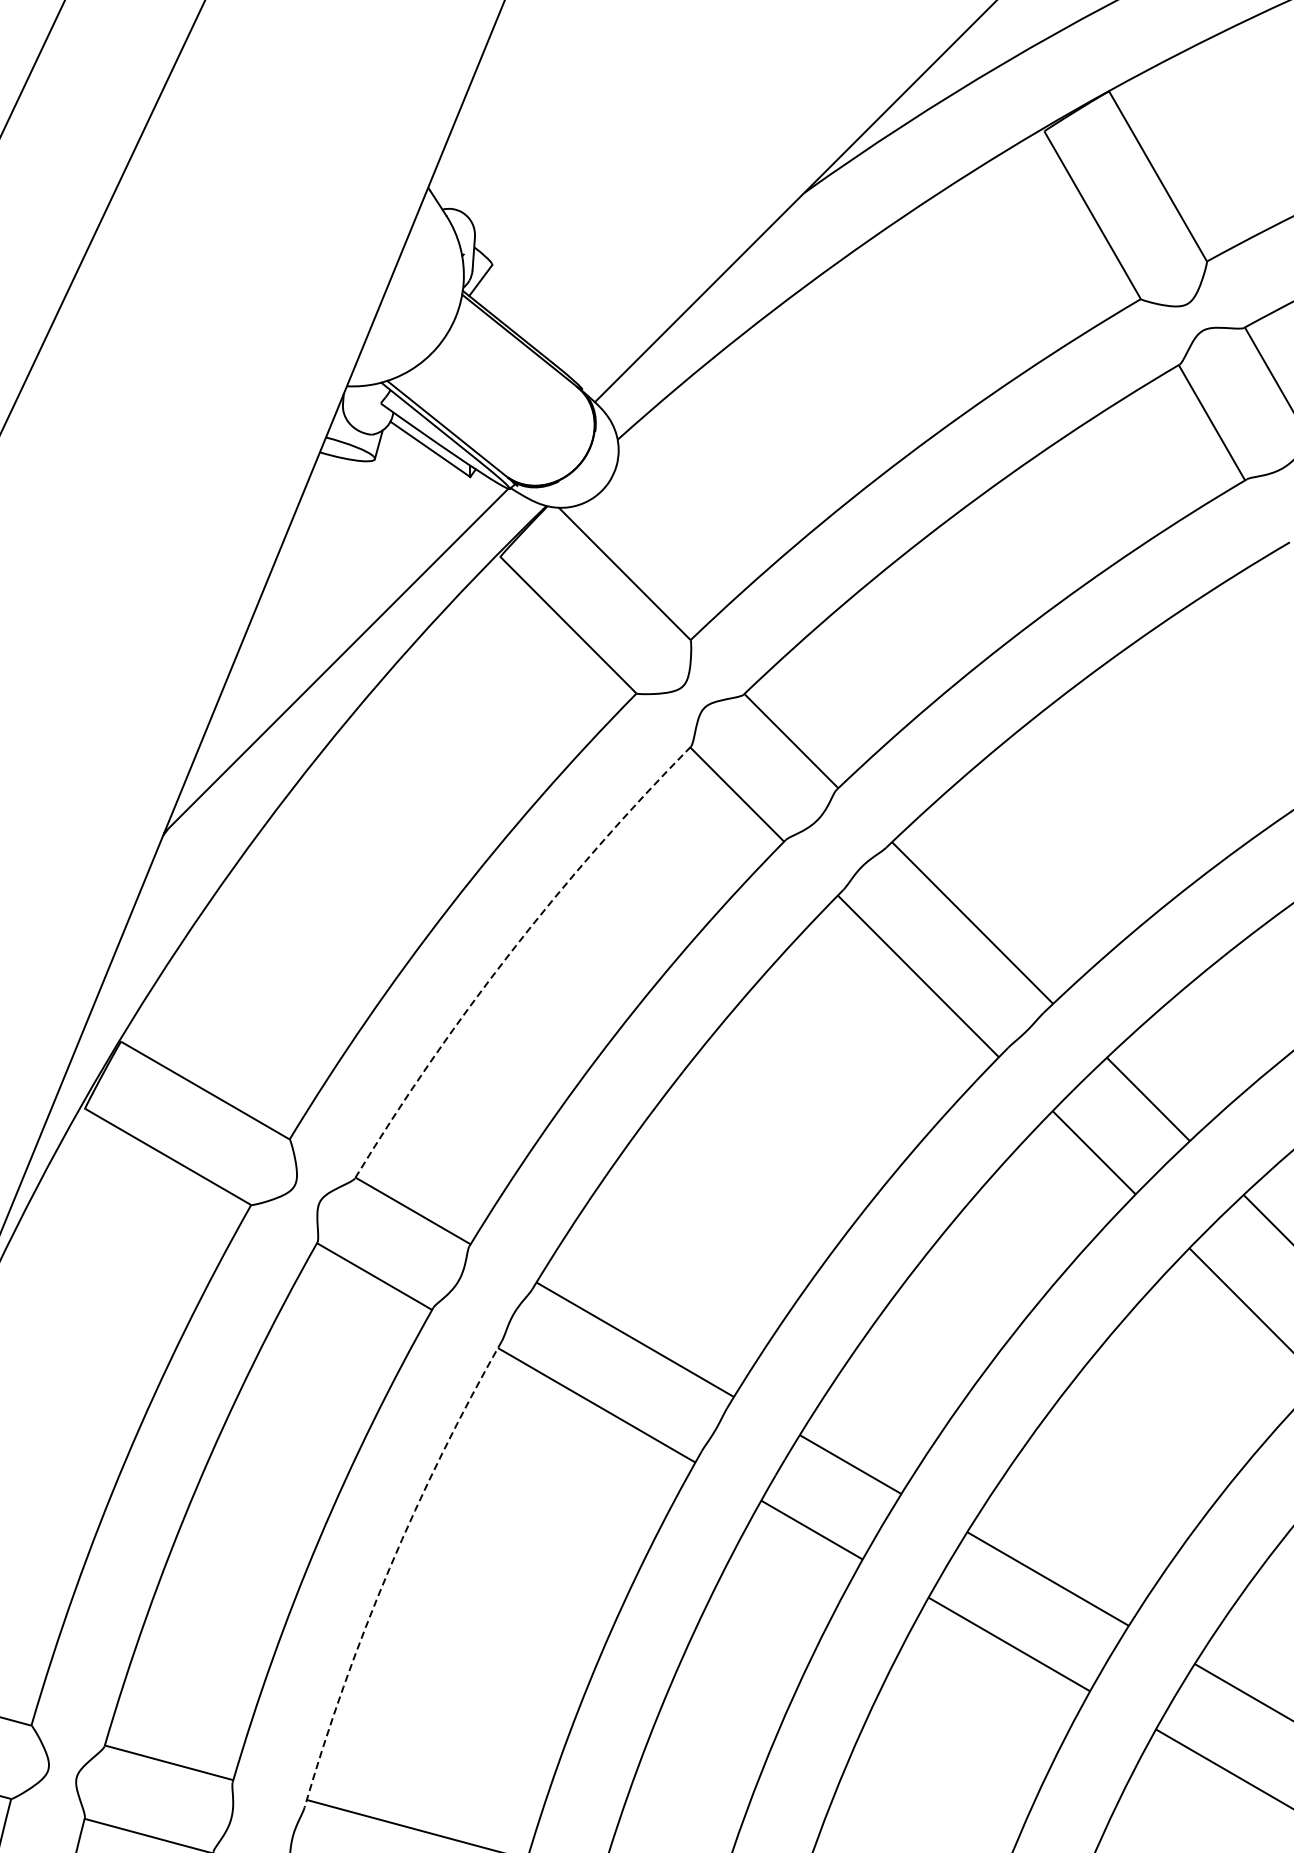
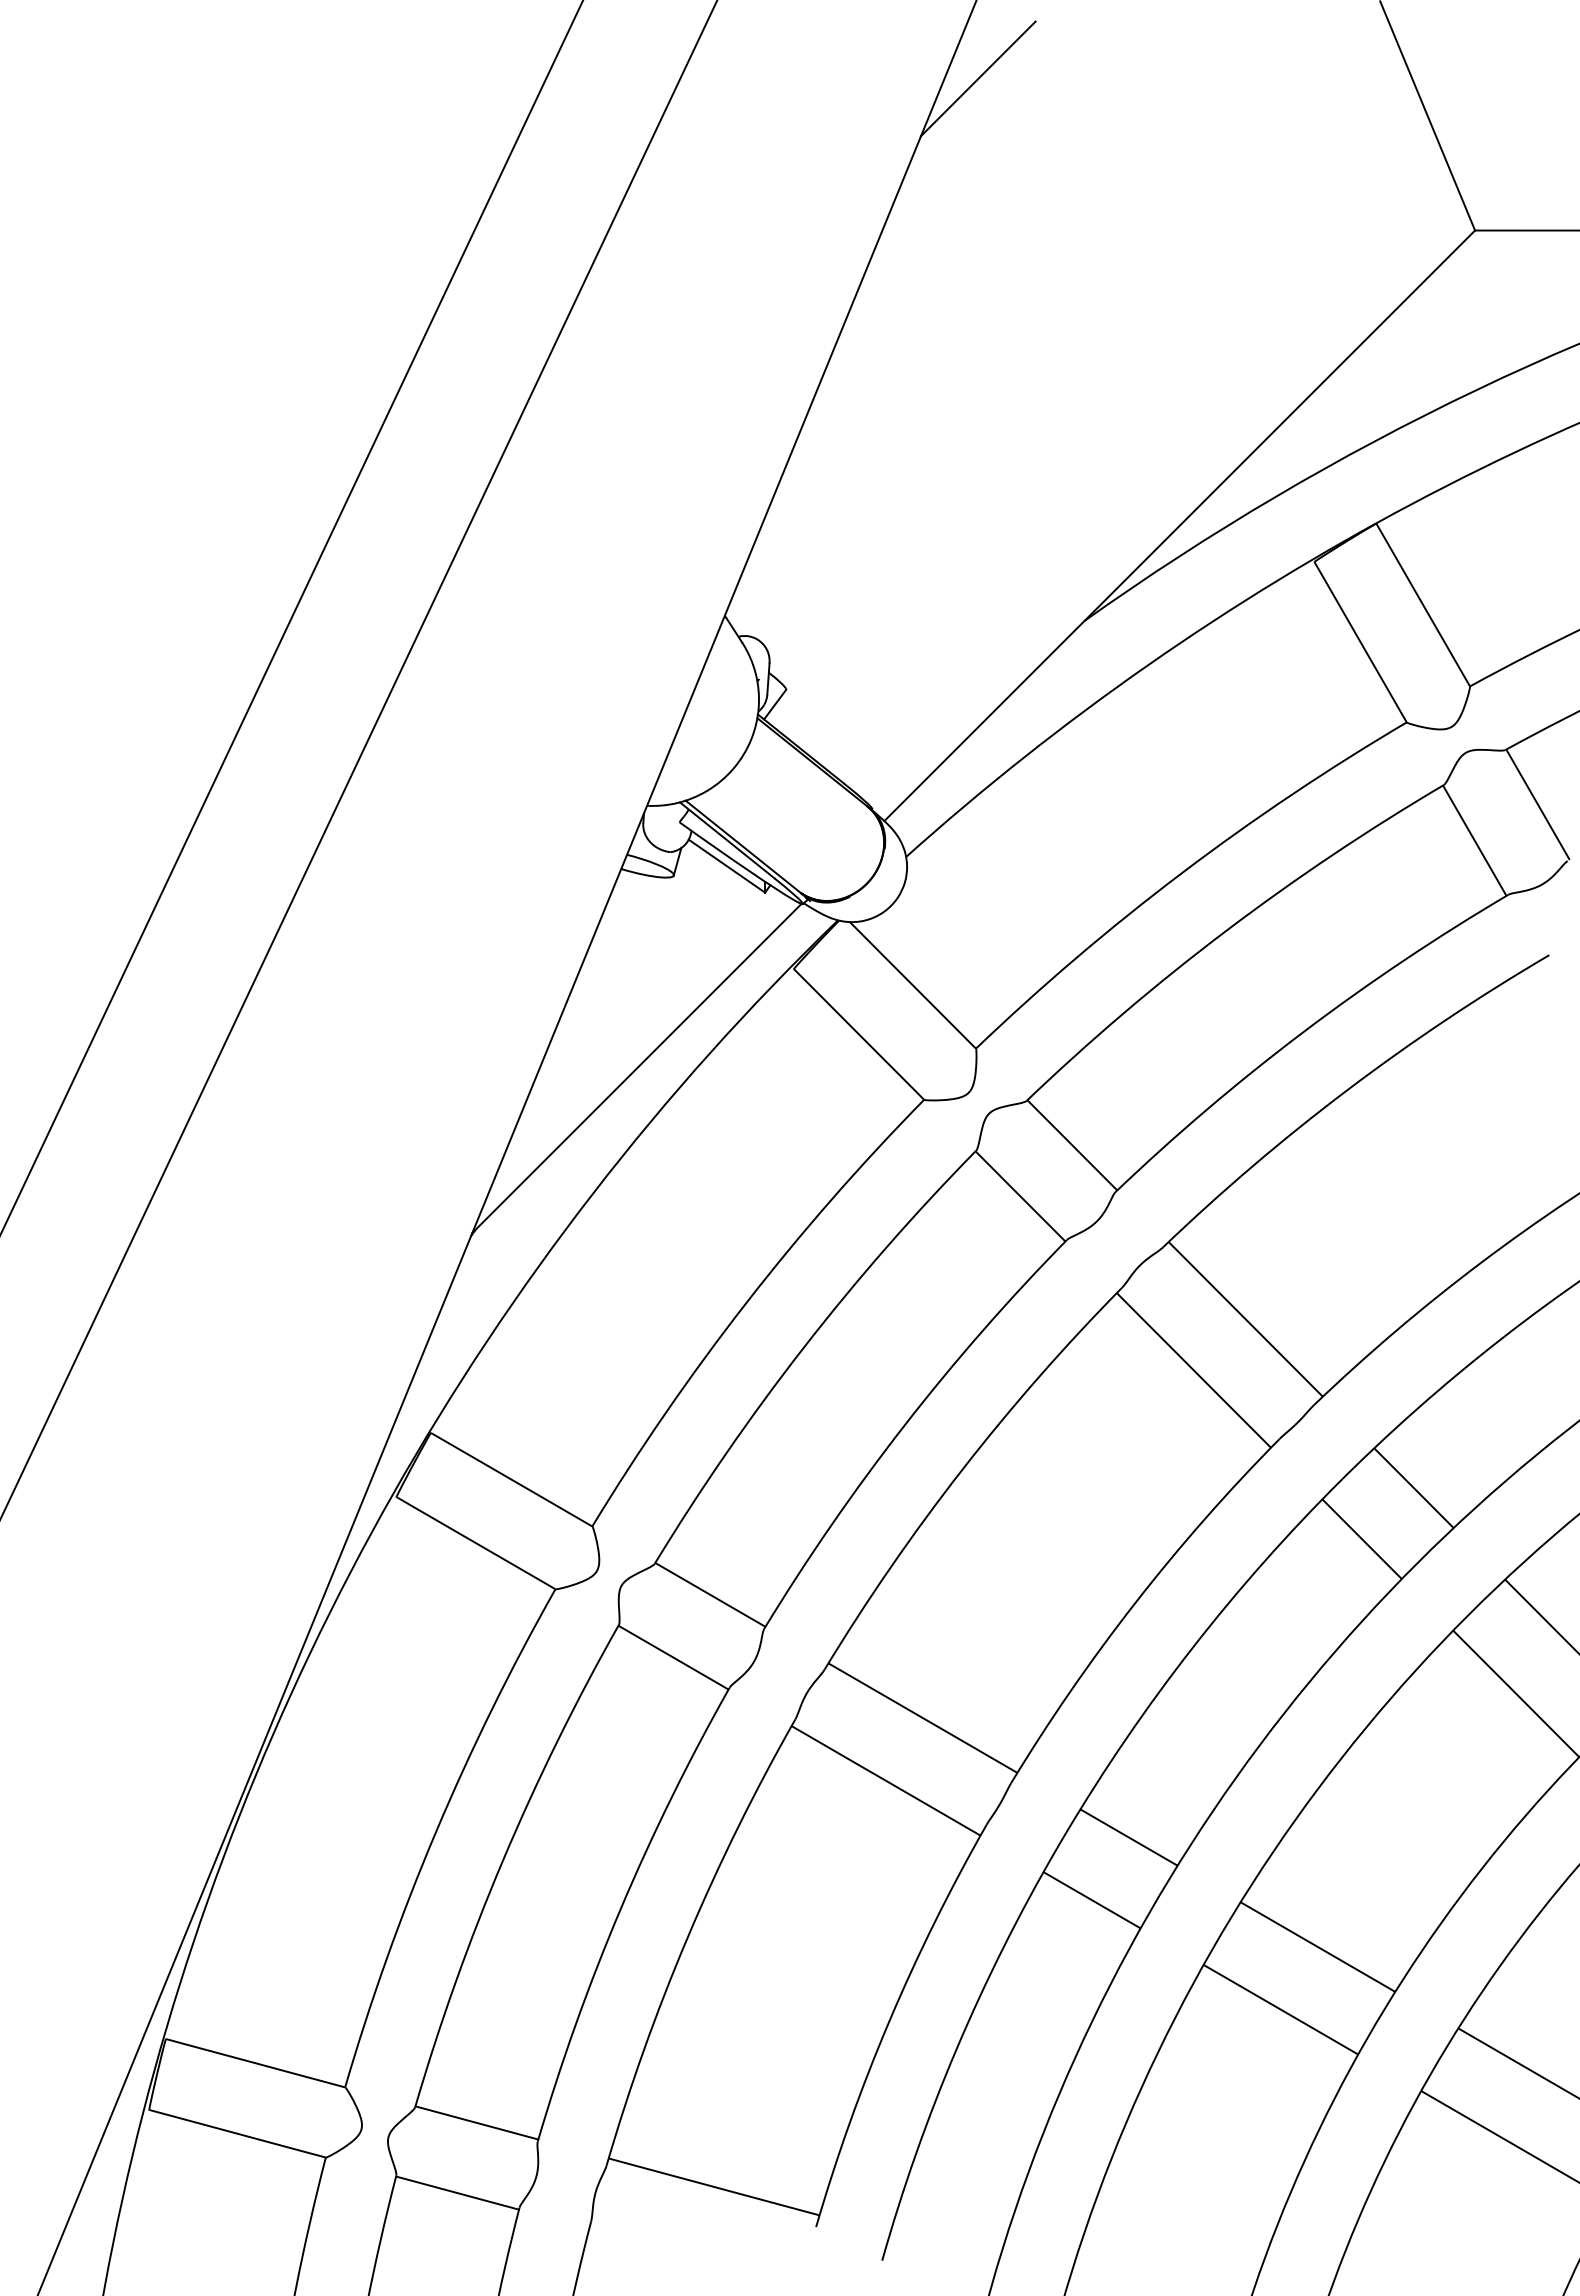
arc: (510, 952) -> (803, 1347), dashed -> solid
arc: (389, 1569) -> (687, 1937), dashed -> solid

